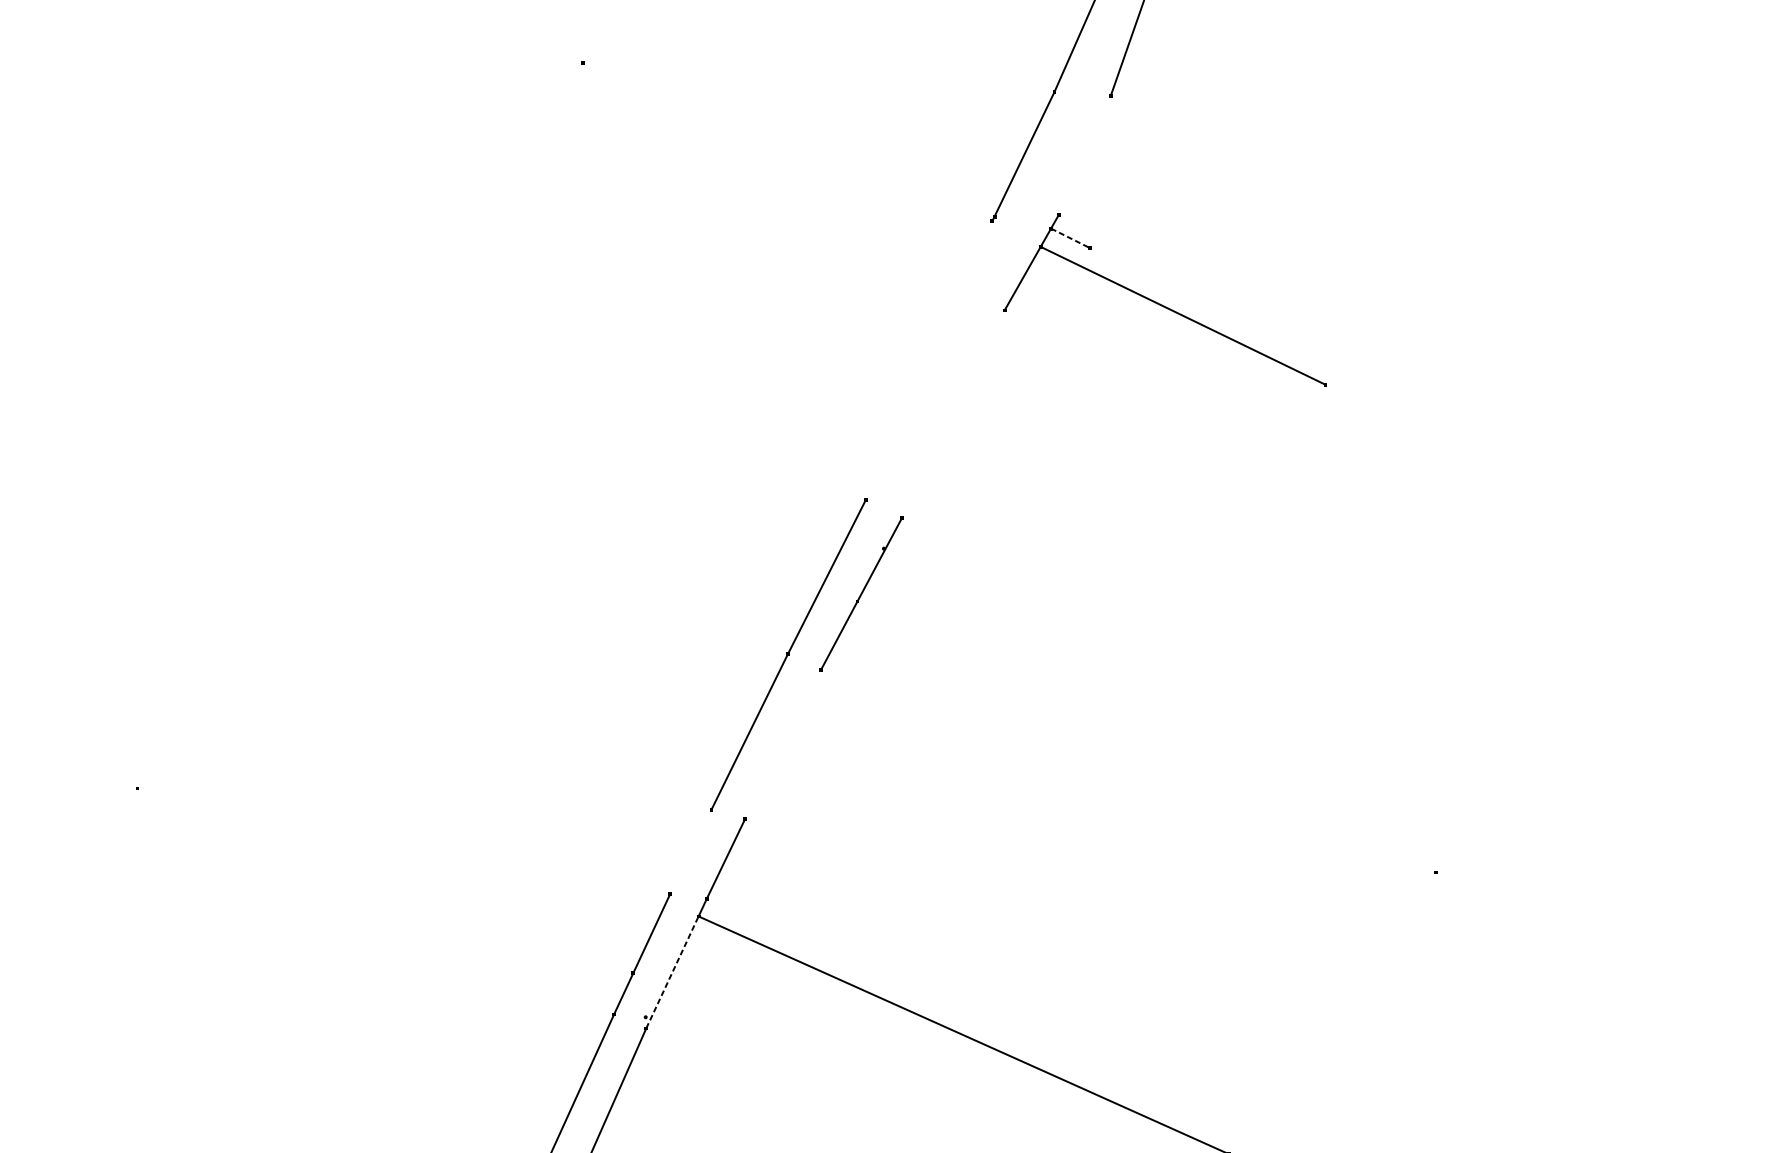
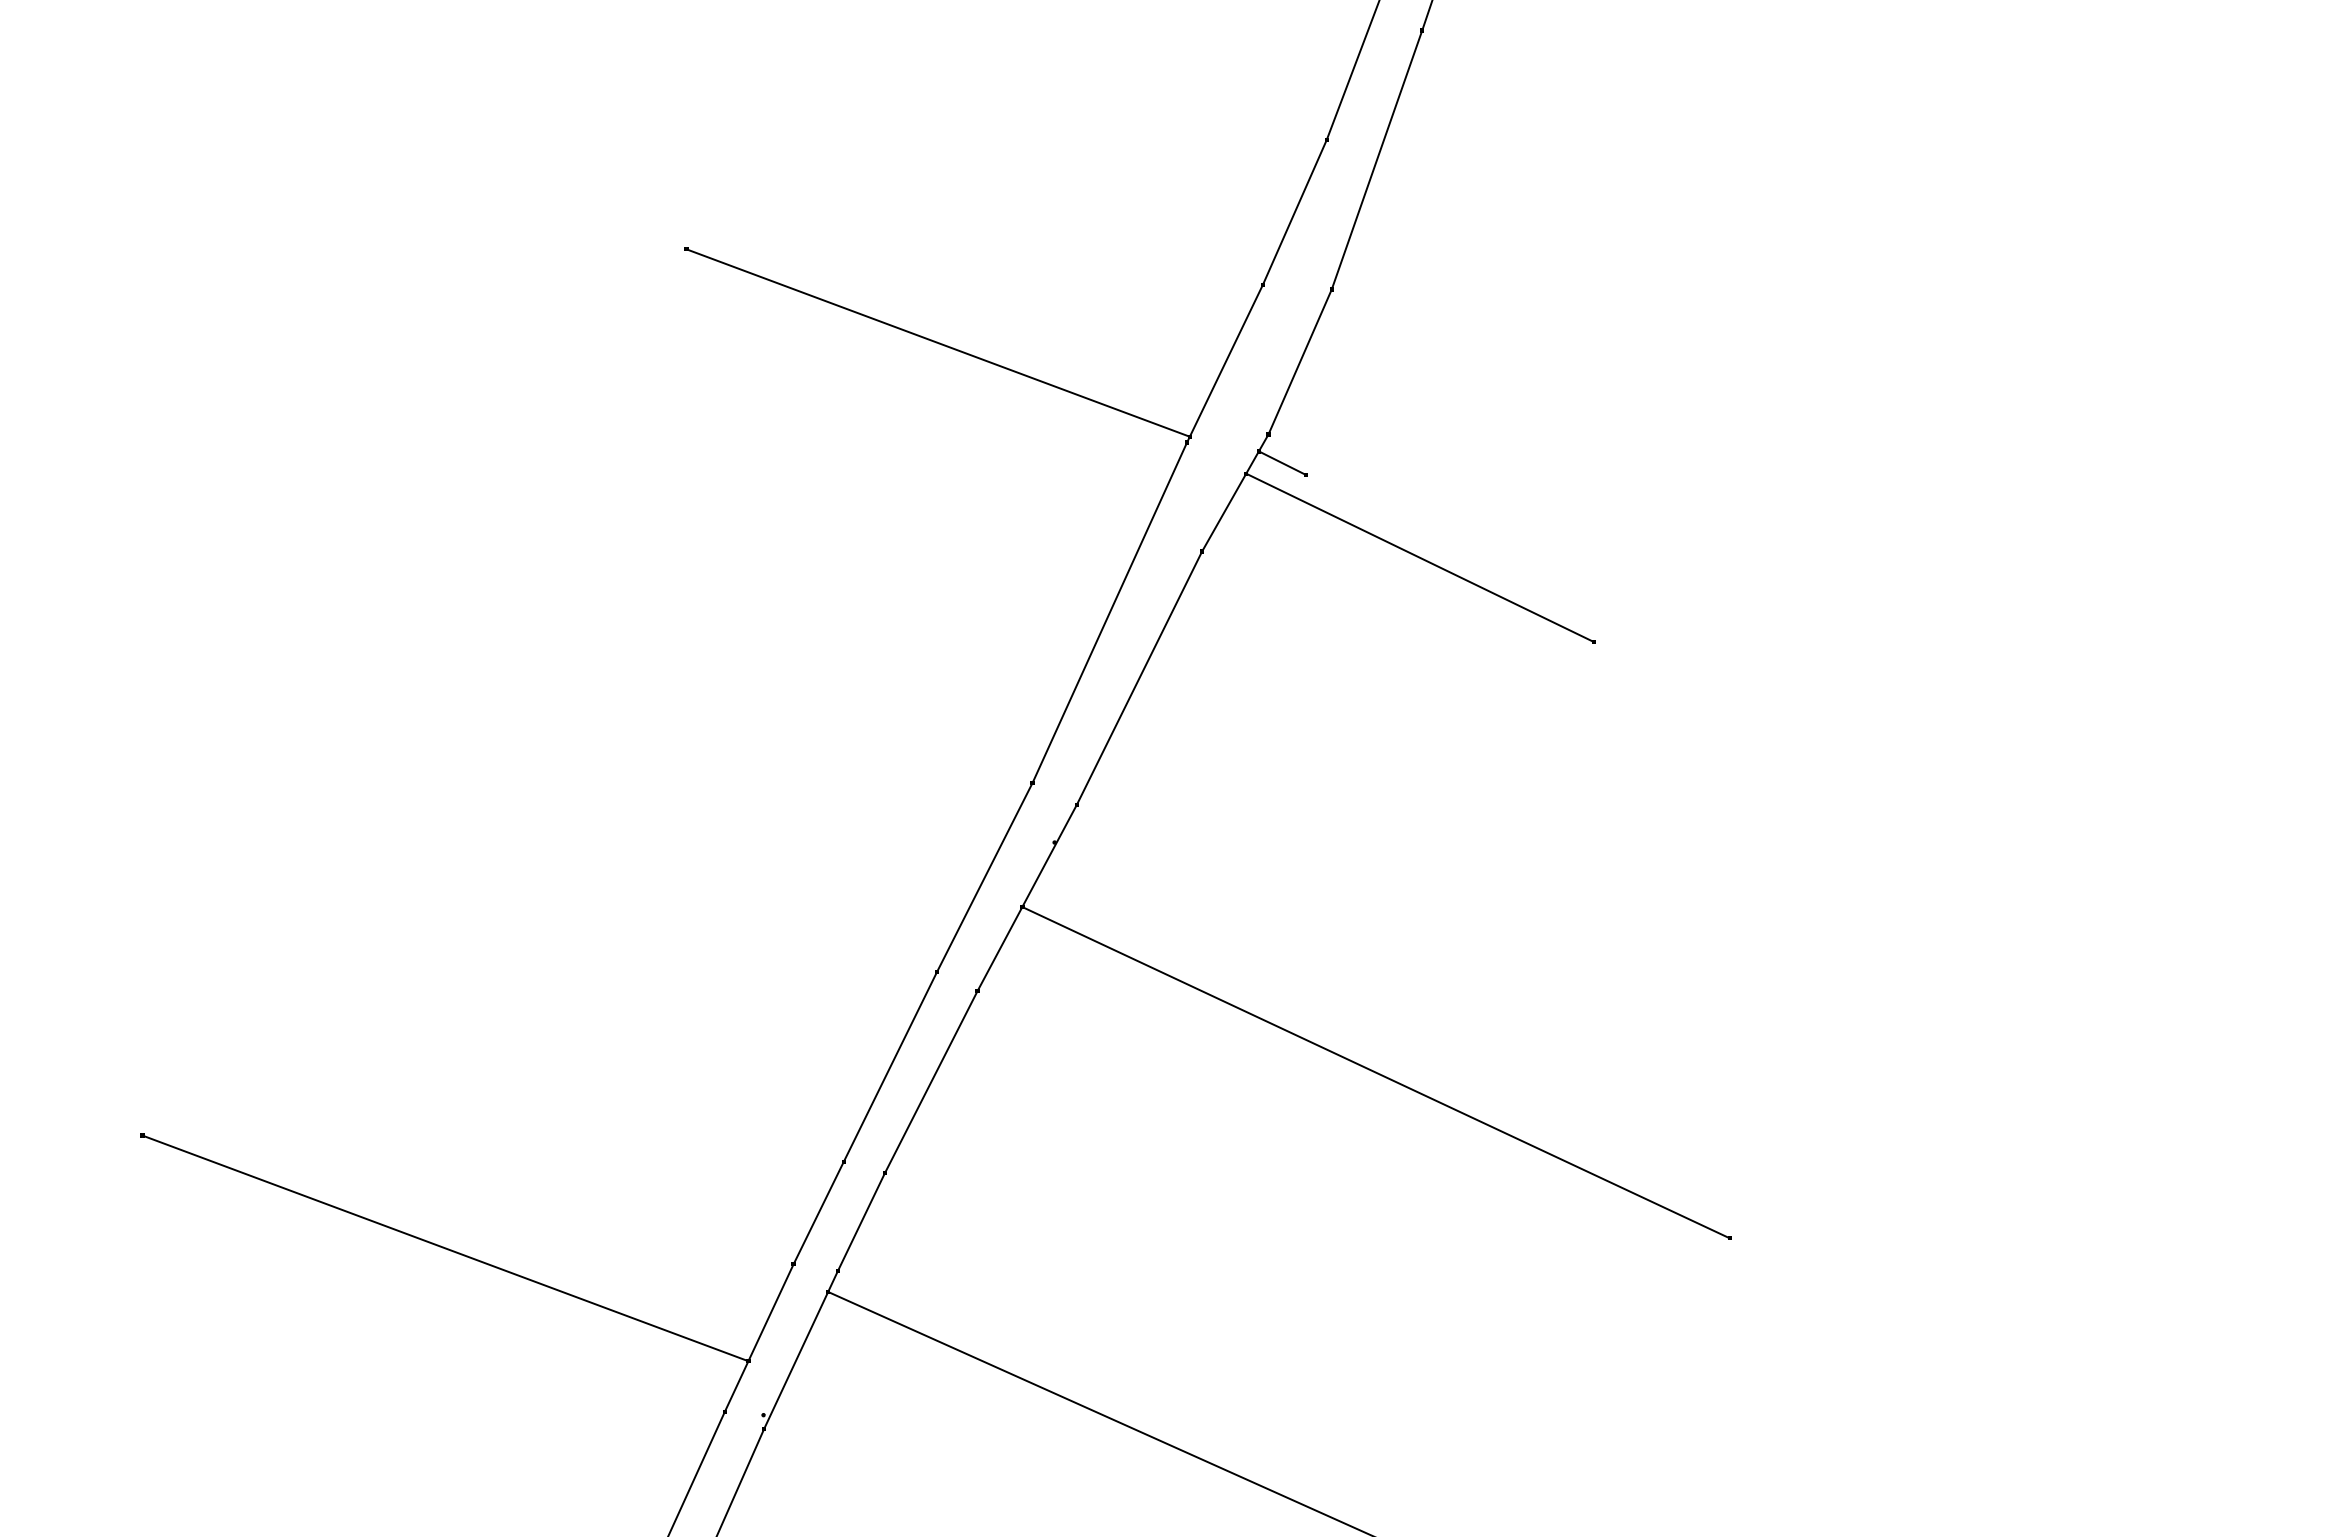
line: (788, 139) -> (937, 342), added
line: (1084, 155) -> (1299, 361), added
line: (1070, 238) -> (1282, 463), dashed -> solid
line: (928, 360) -> (1109, 612), added
line: (953, 413) -> (1139, 677), added
line: (1146, 736) -> (1375, 1072), added
line: (782, 745) -> (930, 1082), added
line: (690, 851) -> (818, 1212), added
line: (385, 880) -> (445, 1248), added
line: (672, 972) -> (796, 1360), dashed -> solid

